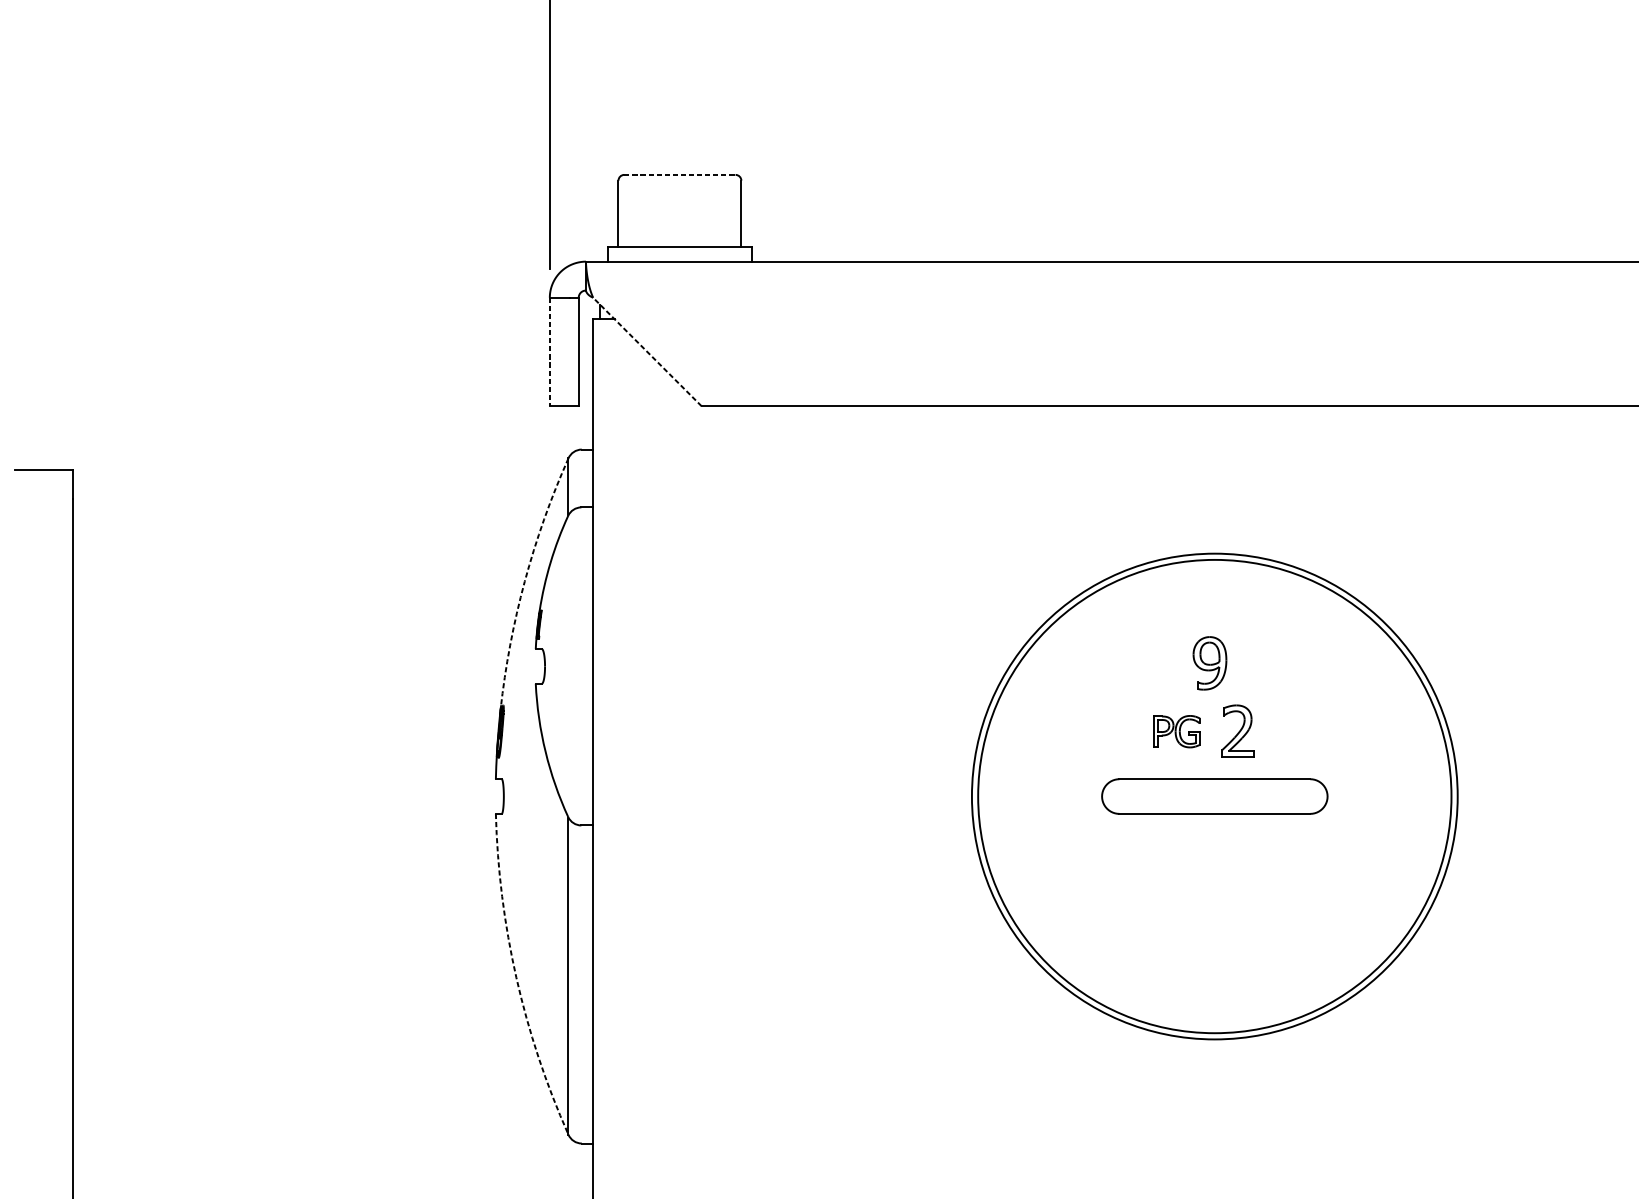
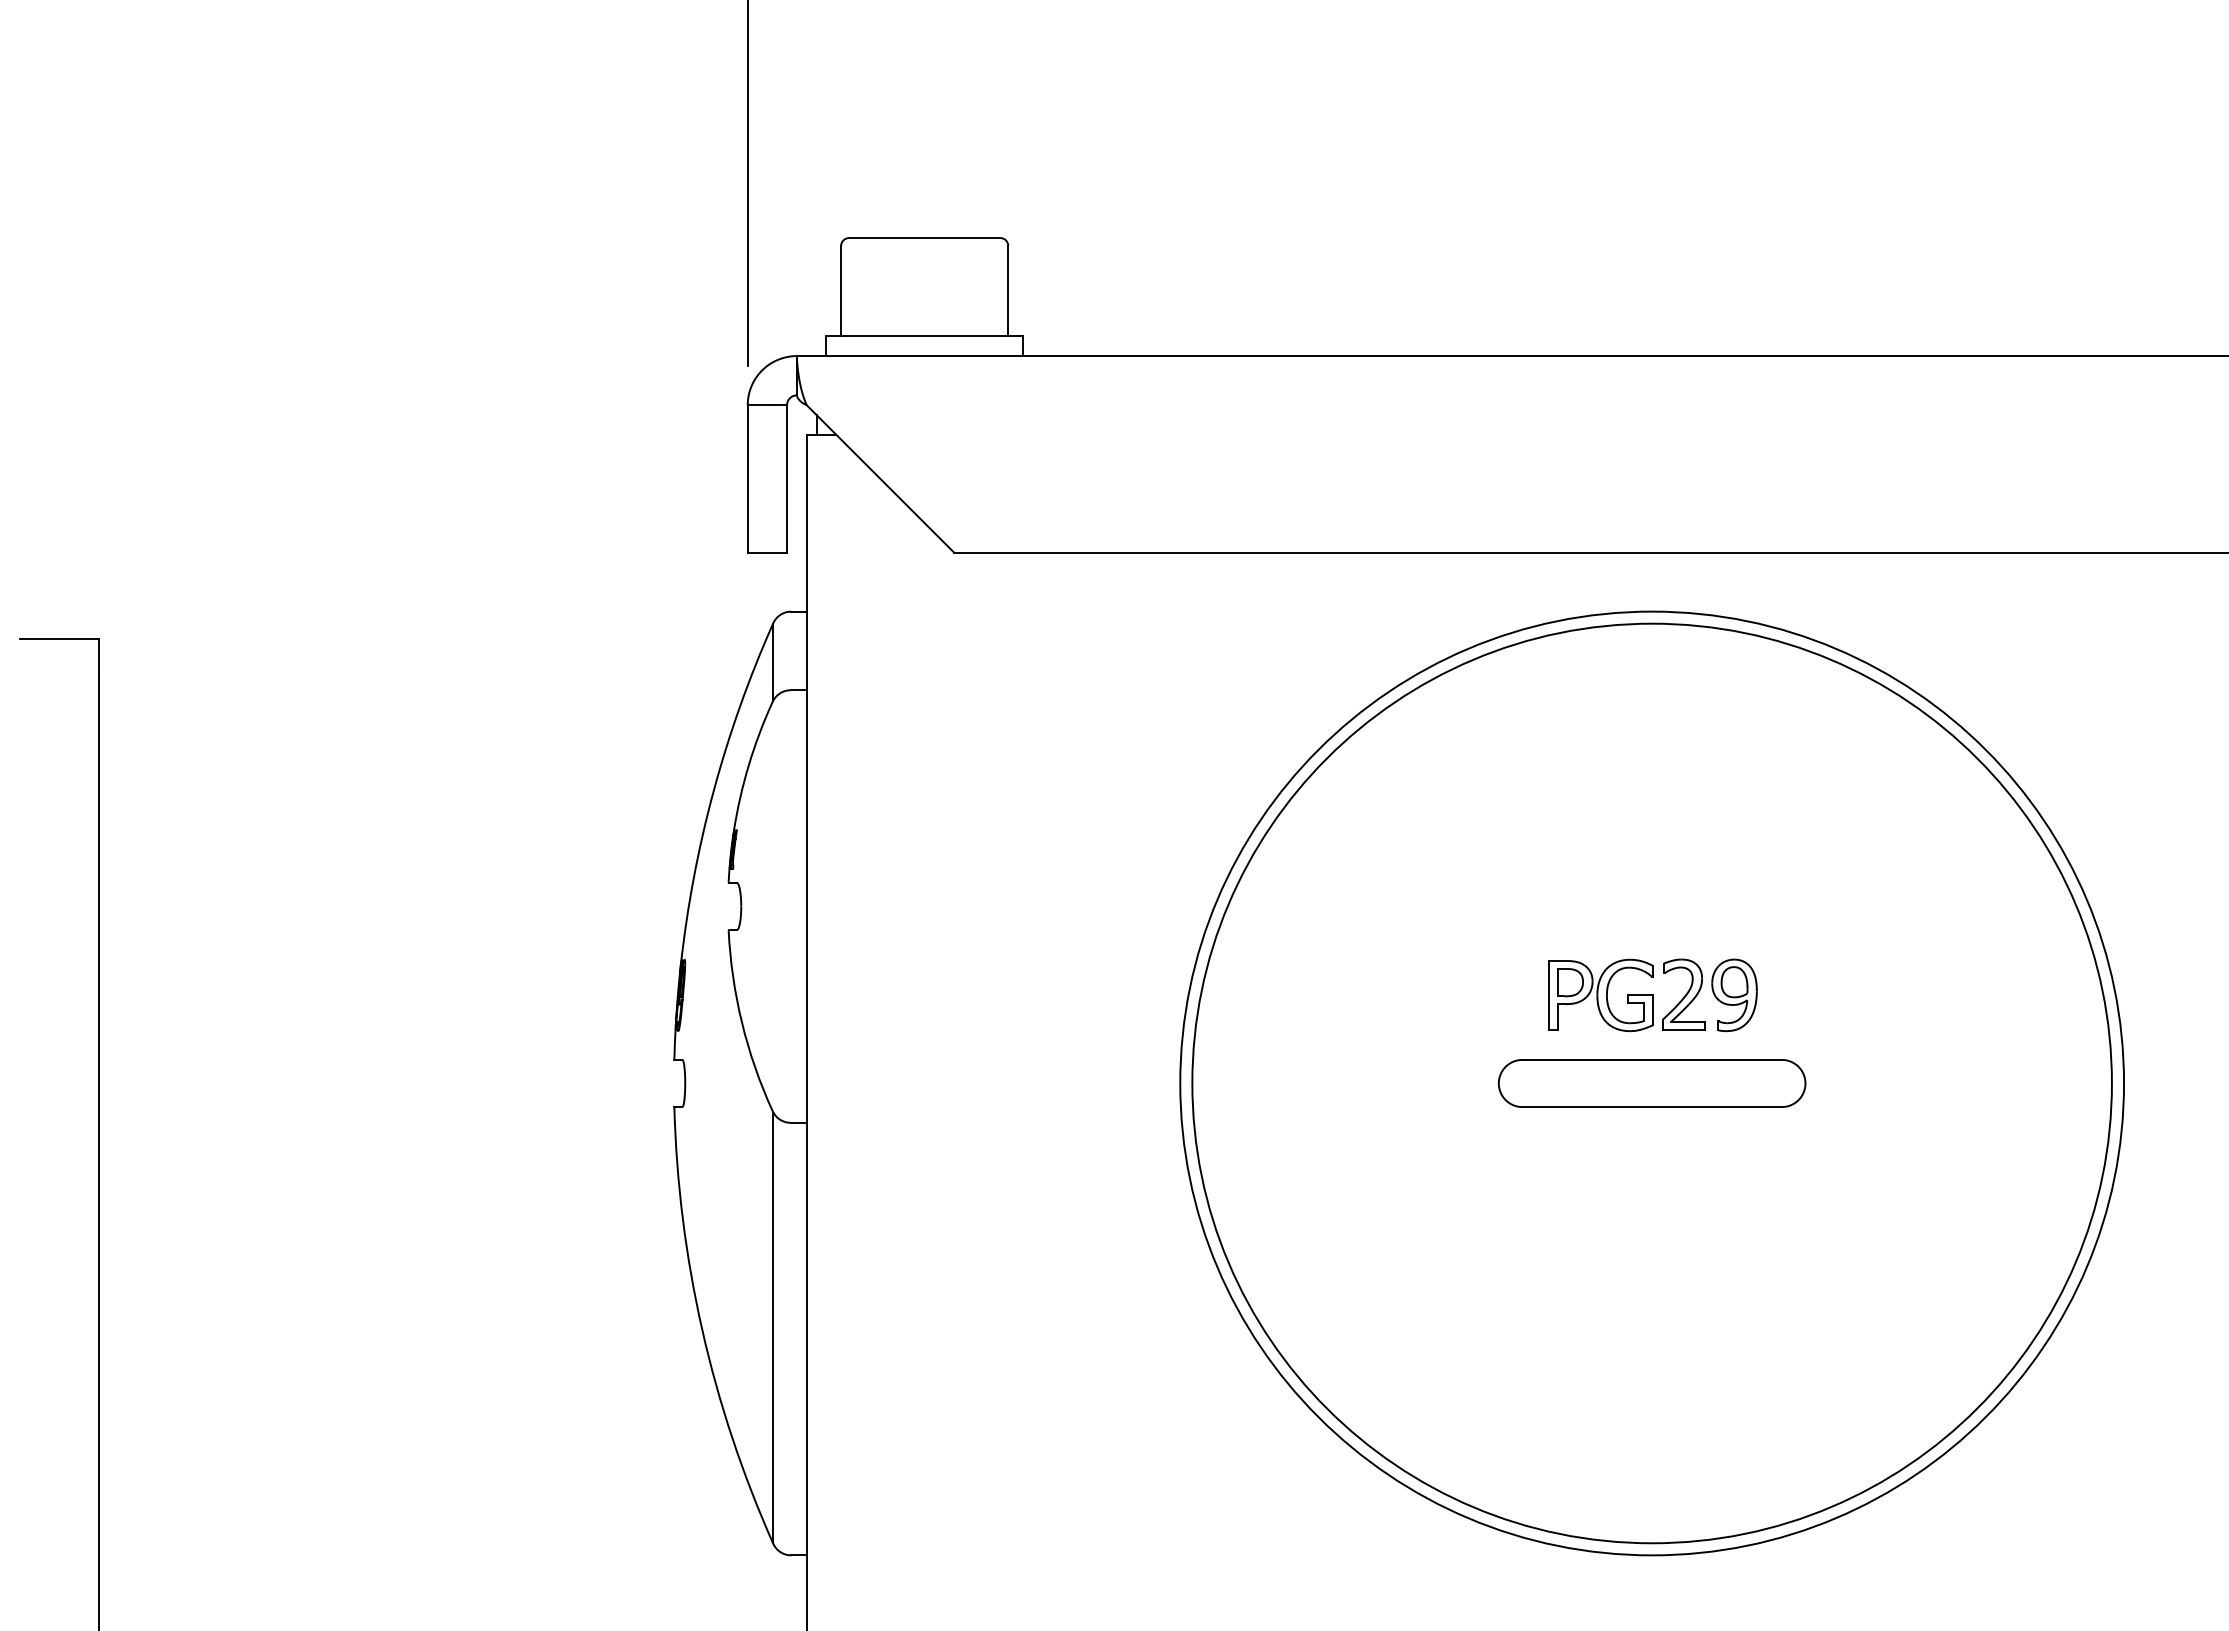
line: (679, 175) -> (924, 238), dashed -> solid
line: (549, 351) -> (747, 478), dashed -> solid
line: (647, 351) -> (880, 478), dashed -> solid
arc: (524, 581) -> (713, 790), dashed -> solid
part: (1209, 662) -> (1734, 994), moved
part: (1176, 731) -> (1600, 994), size x1.67
circle: (1214, 796) -> (1651, 1083), size x1.43
circle: (1215, 796) -> (1652, 1083), size x1.43
arc: (516, 978) -> (702, 1330), dashed -> solid

